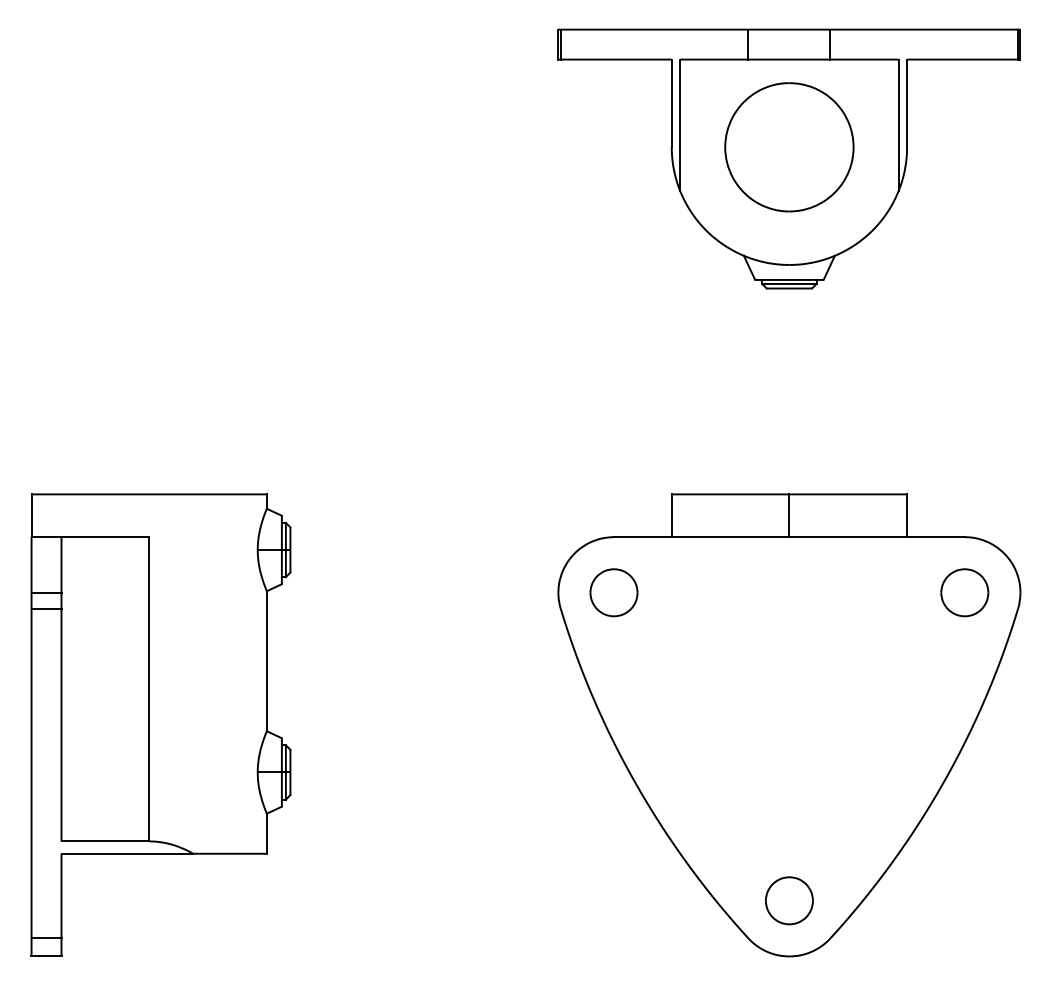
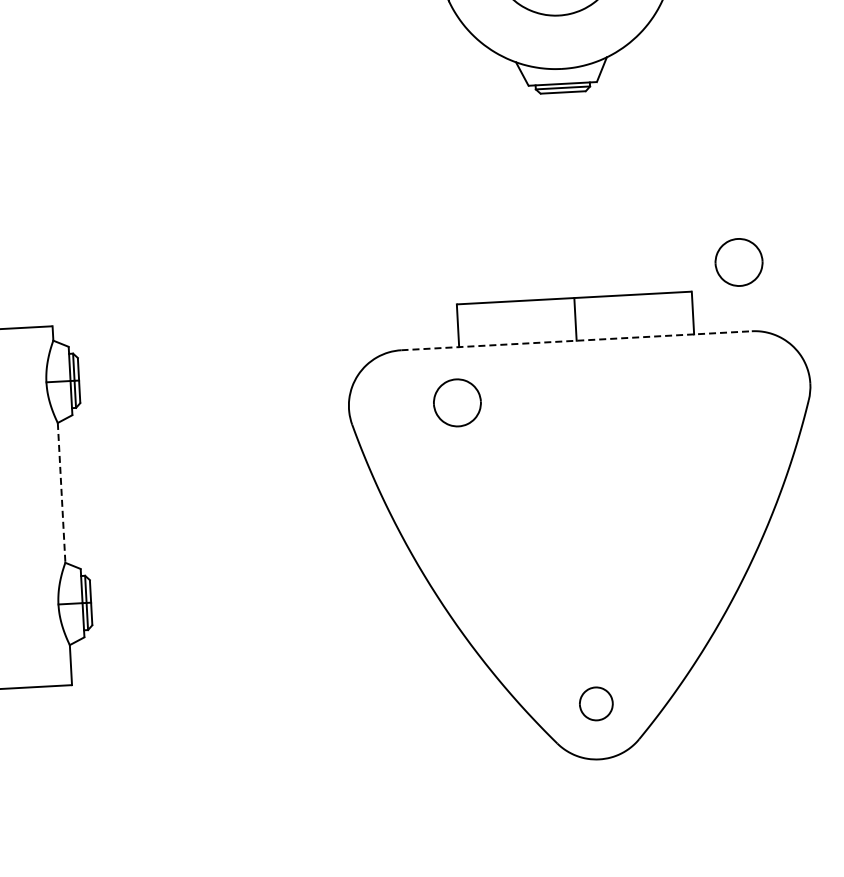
line: (789, 537) -> (576, 341), solid -> dashed
part: (613, 592) -> (456, 402), moved
part: (964, 592) -> (738, 262), moved
line: (266, 661) -> (61, 493), solid -> dashed
part: (789, 900) -> (596, 703), size x0.7

